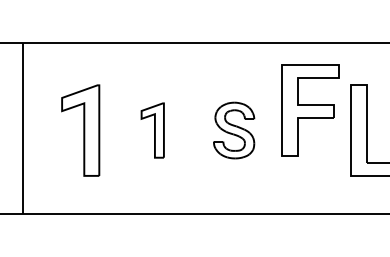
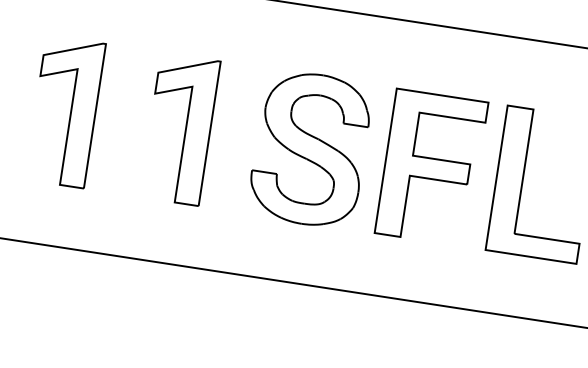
part: (310, 110) -> (431, 167), moved
part: (152, 130) -> (179, 129), size x1.67
part: (233, 130) -> (309, 148), size x1.67

